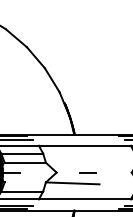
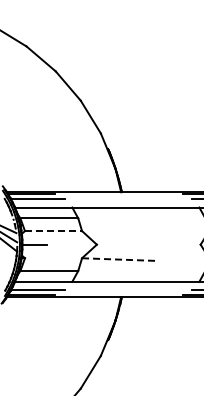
line: (25, 163) -> (53, 231), solid -> dashed
line: (87, 172) -> (139, 244), removed
line: (73, 183) -> (119, 259), solid -> dashed

